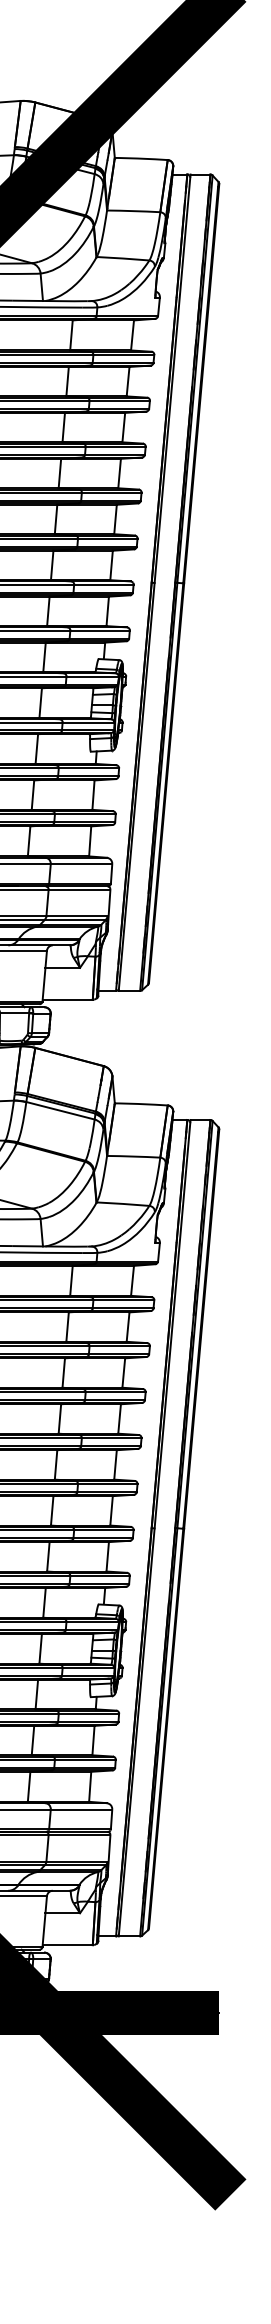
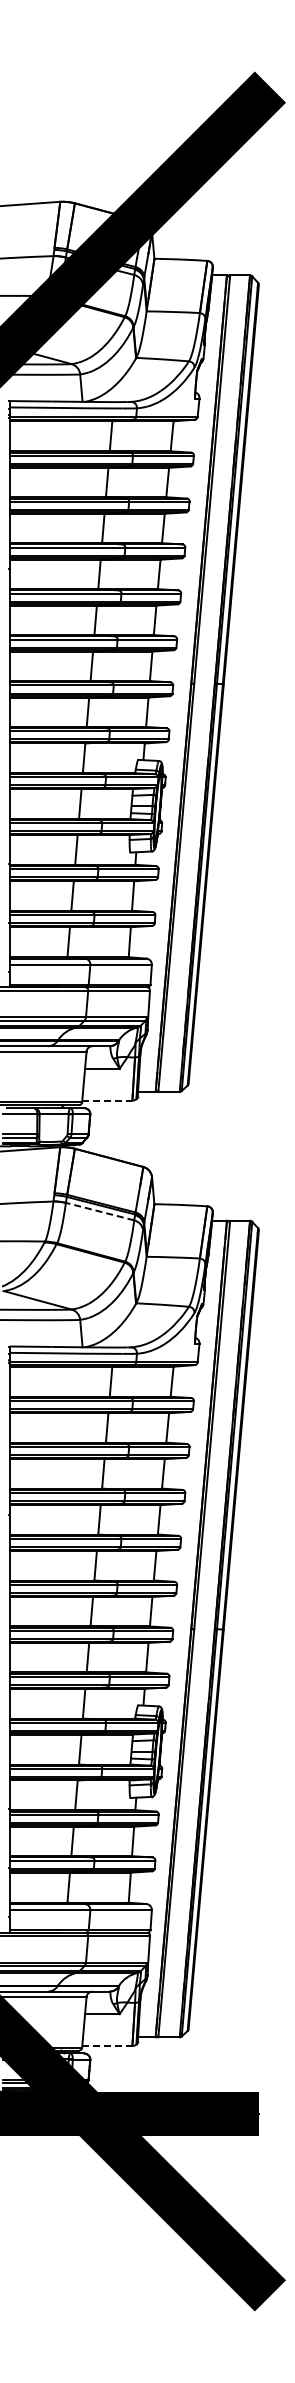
line: (67, 999) -> (107, 1100), solid -> dashed
line: (59, 1110) -> (99, 1211), solid -> dashed
line: (67, 1945) -> (107, 2046), solid -> dashed

